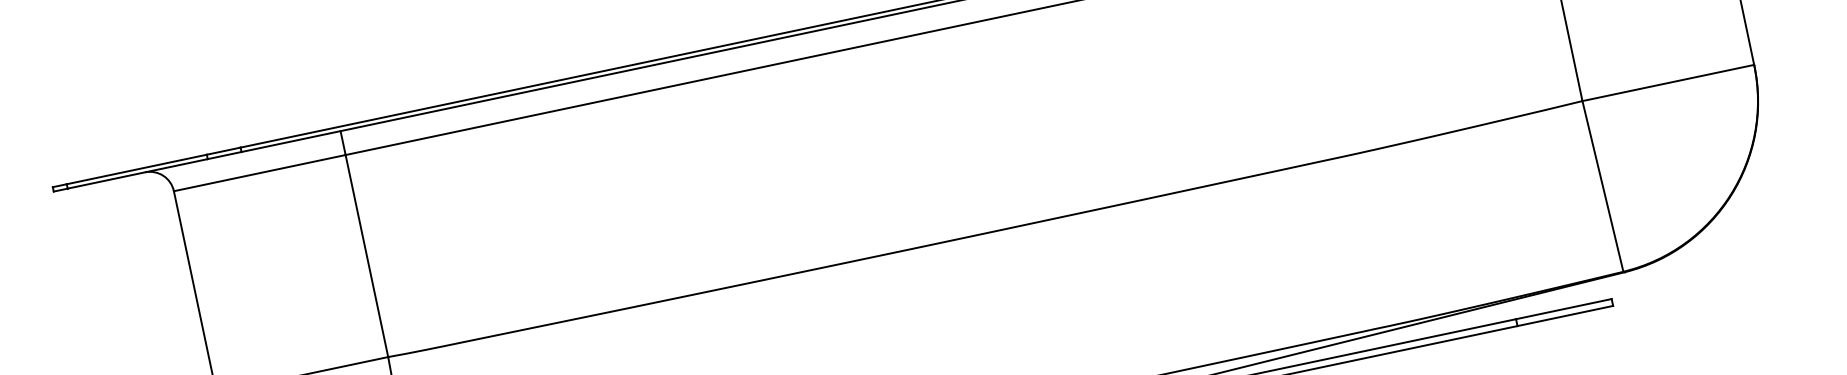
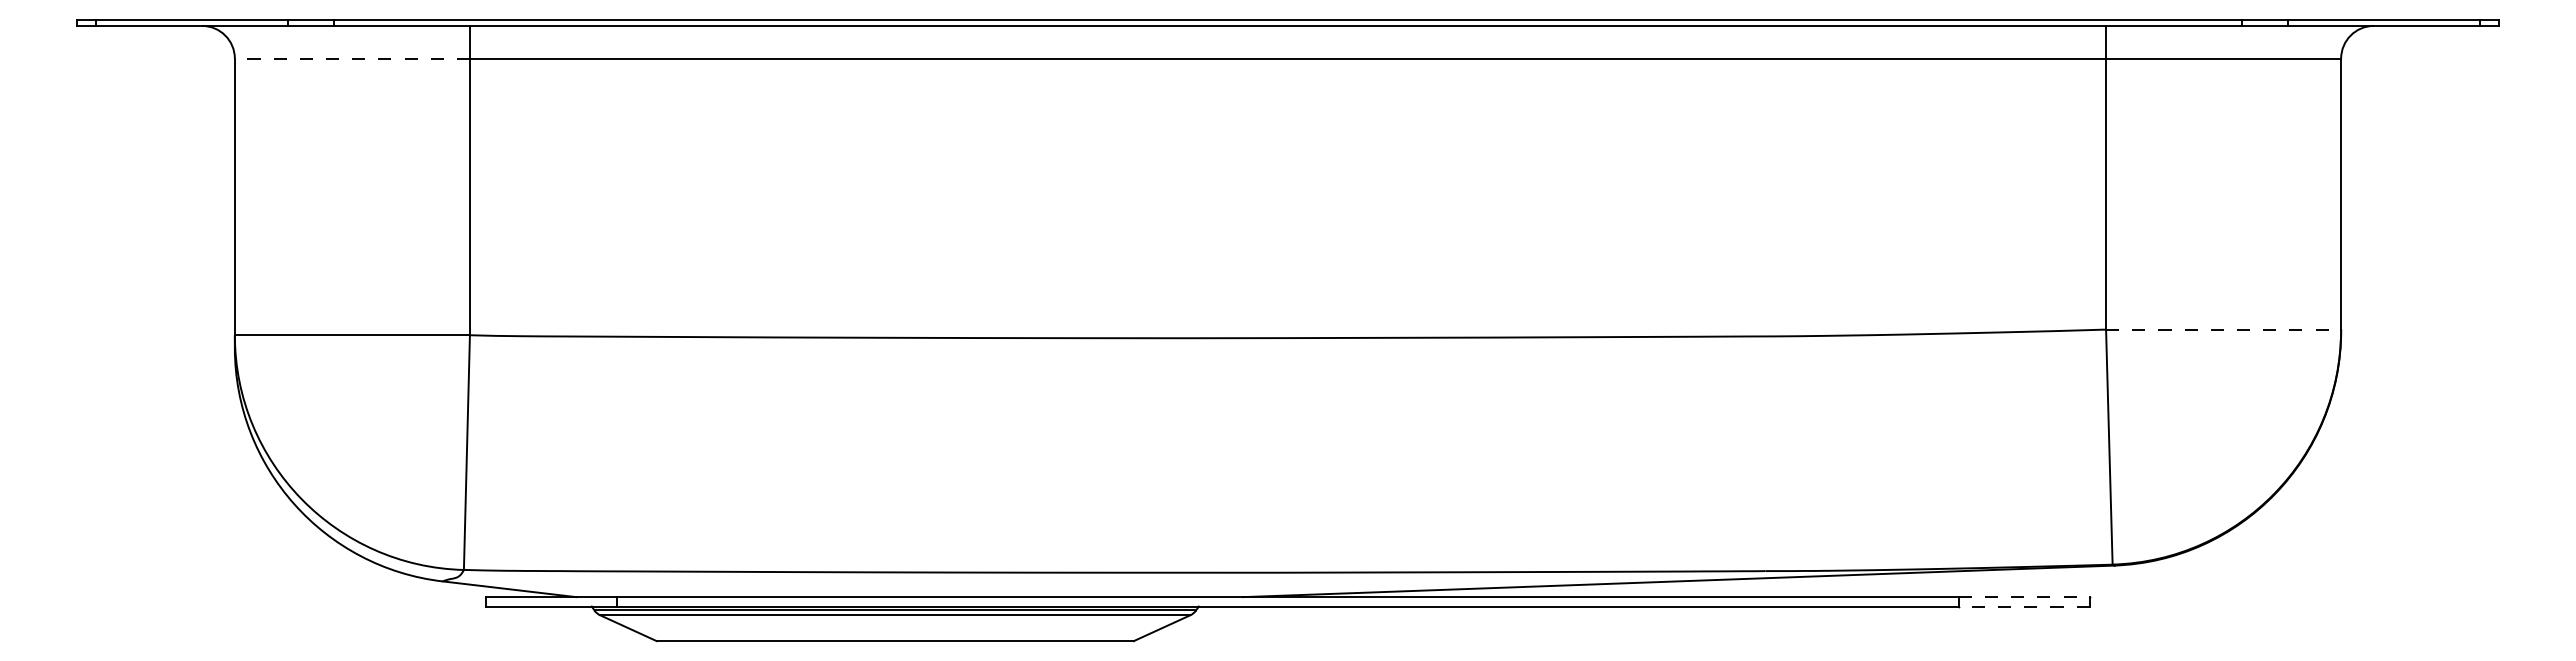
line: (1668, 82) -> (2223, 329), solid -> dashed
line: (259, 173) -> (352, 58), solid -> dashed
line: (1564, 309) -> (2024, 597), solid -> dashed
line: (1564, 316) -> (2023, 606), solid -> dashed

